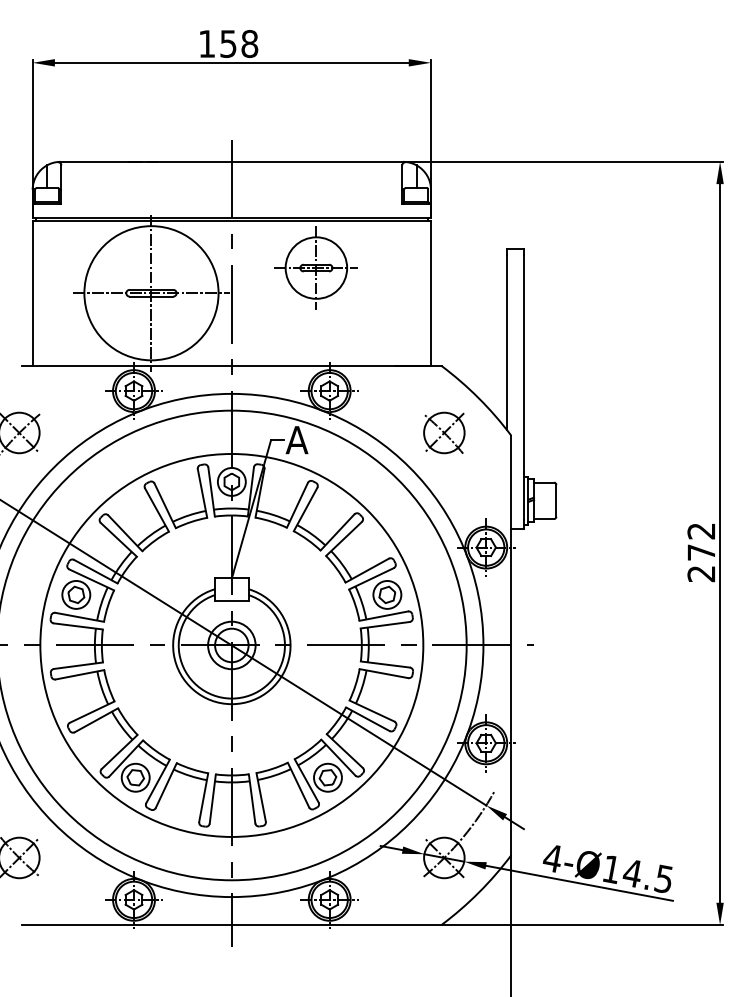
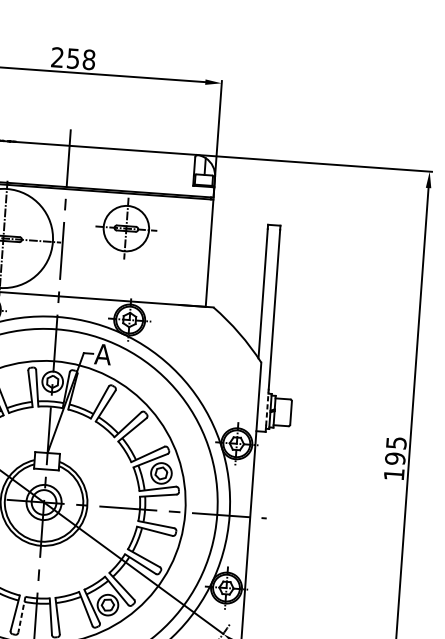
text: (206, 43) -> (57, 57), 158 -> 258
part: (444, 432) -> (212, 356), removed
line: (523, 496) -> (267, 408), solid -> dashed
text: (701, 552) -> (395, 458), 272 -> 195
line: (212, 799) -> (21, 615), solid -> dashed

